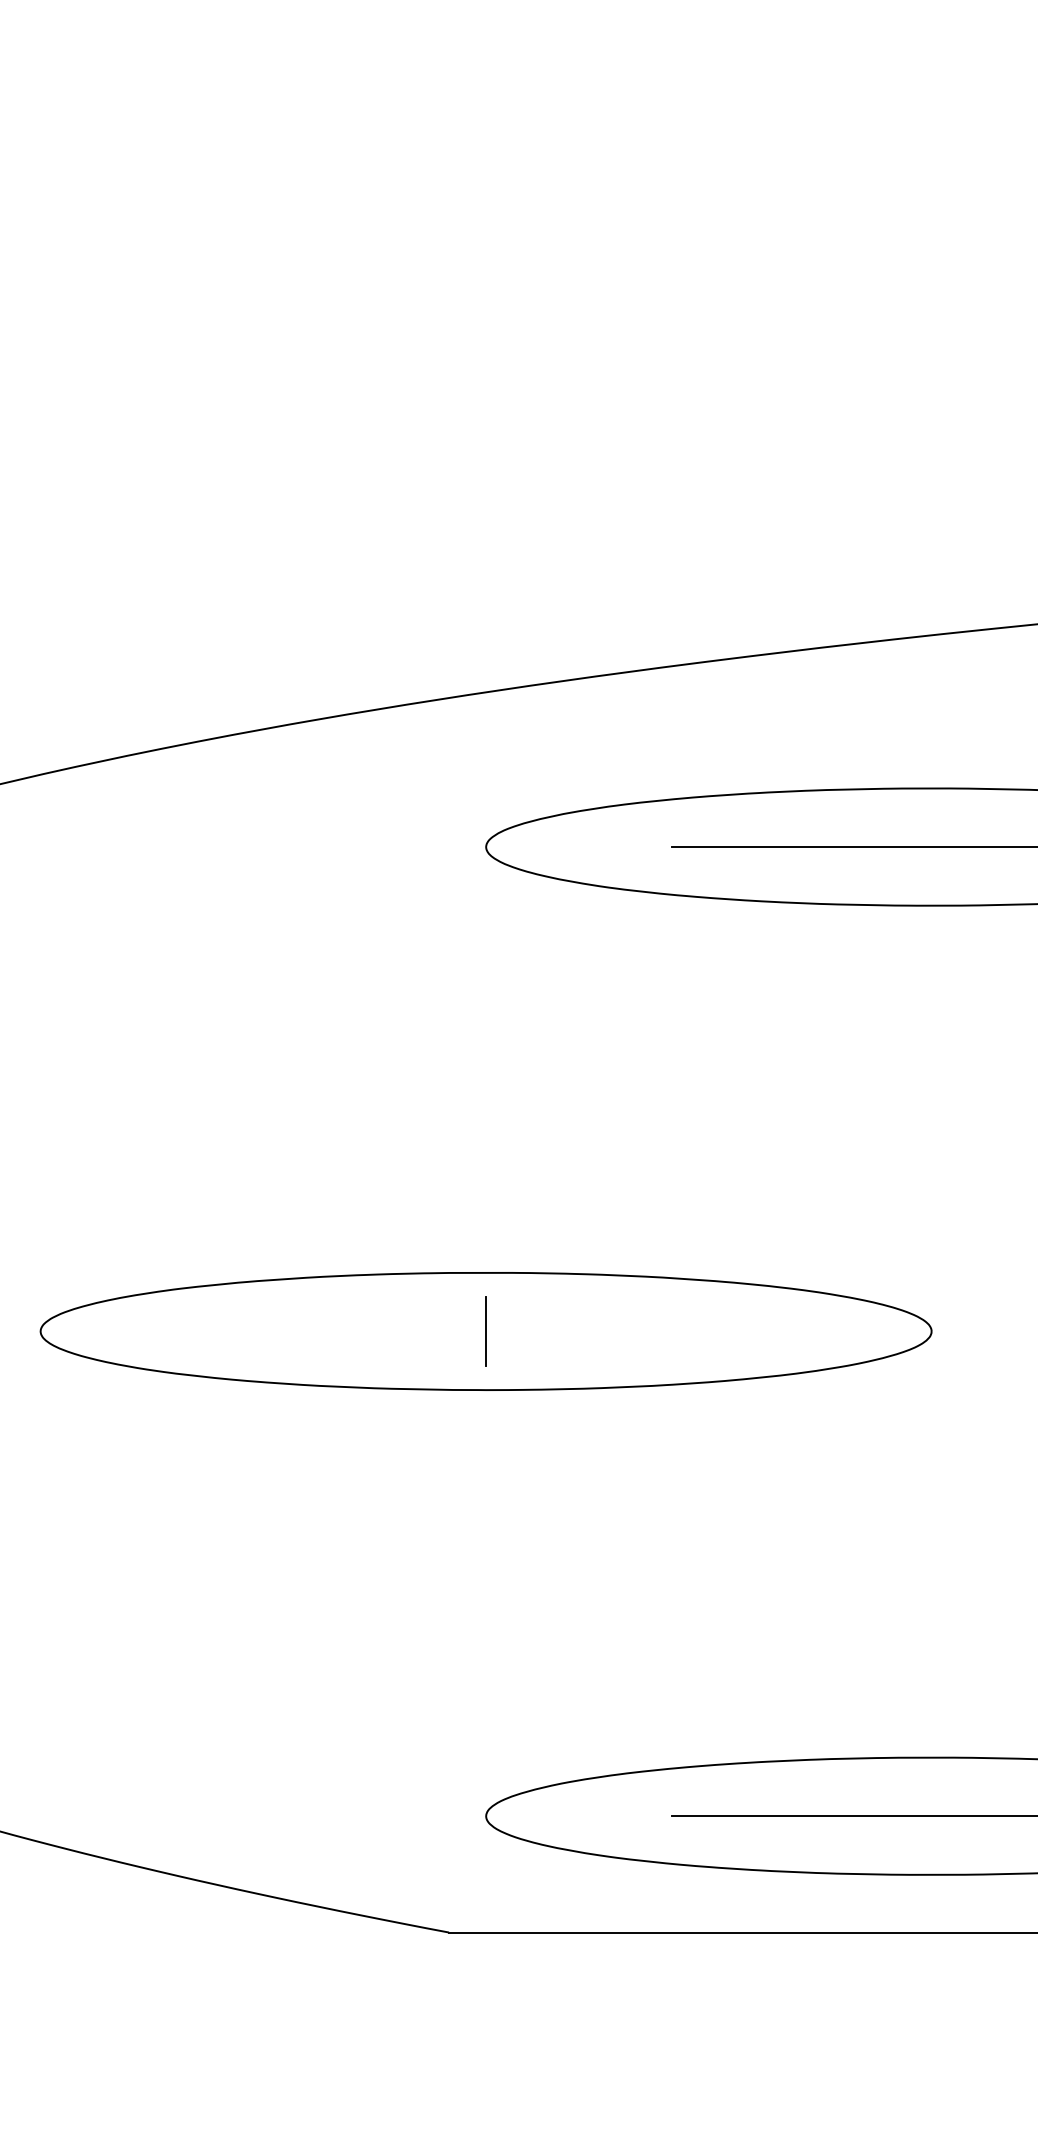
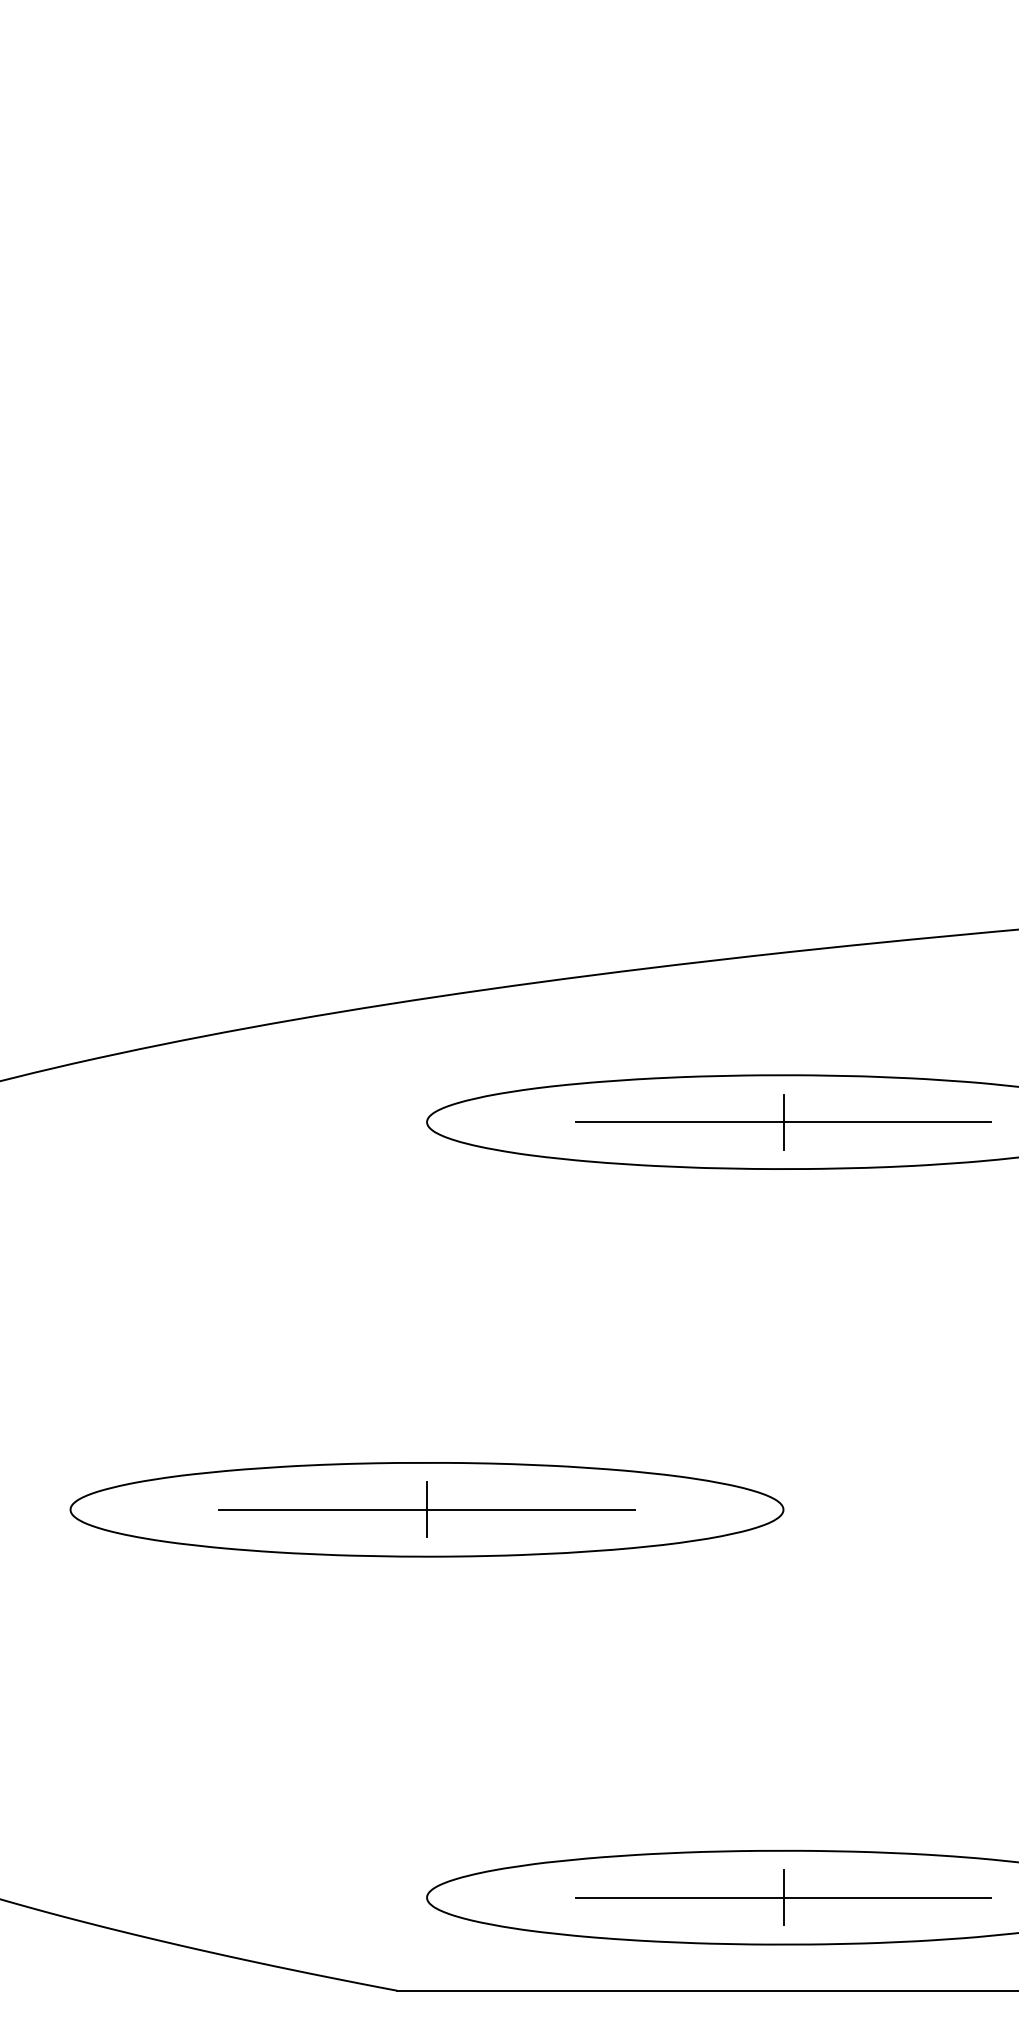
line: (931, 846) -> (783, 1121), added
line: (485, 1331) -> (426, 1509), added
line: (931, 1816) -> (783, 1897), added

